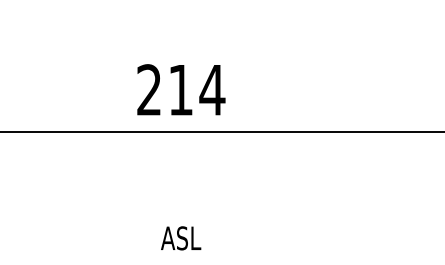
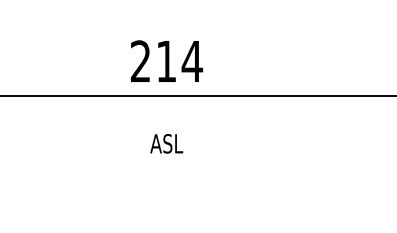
text: (180, 237) -> (166, 143), moved

